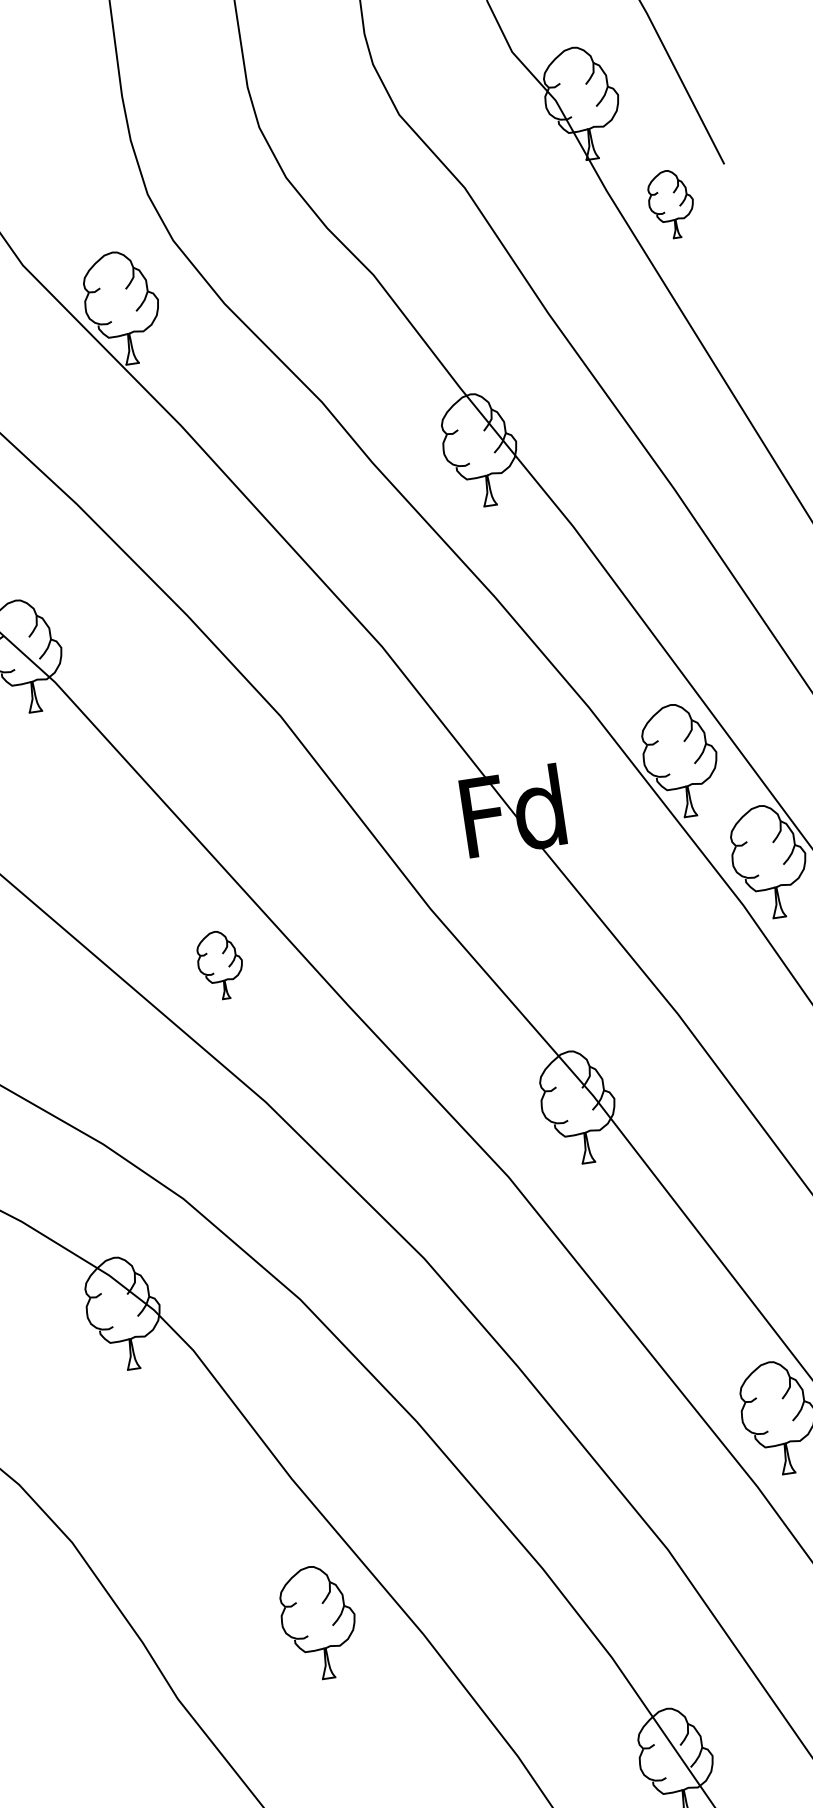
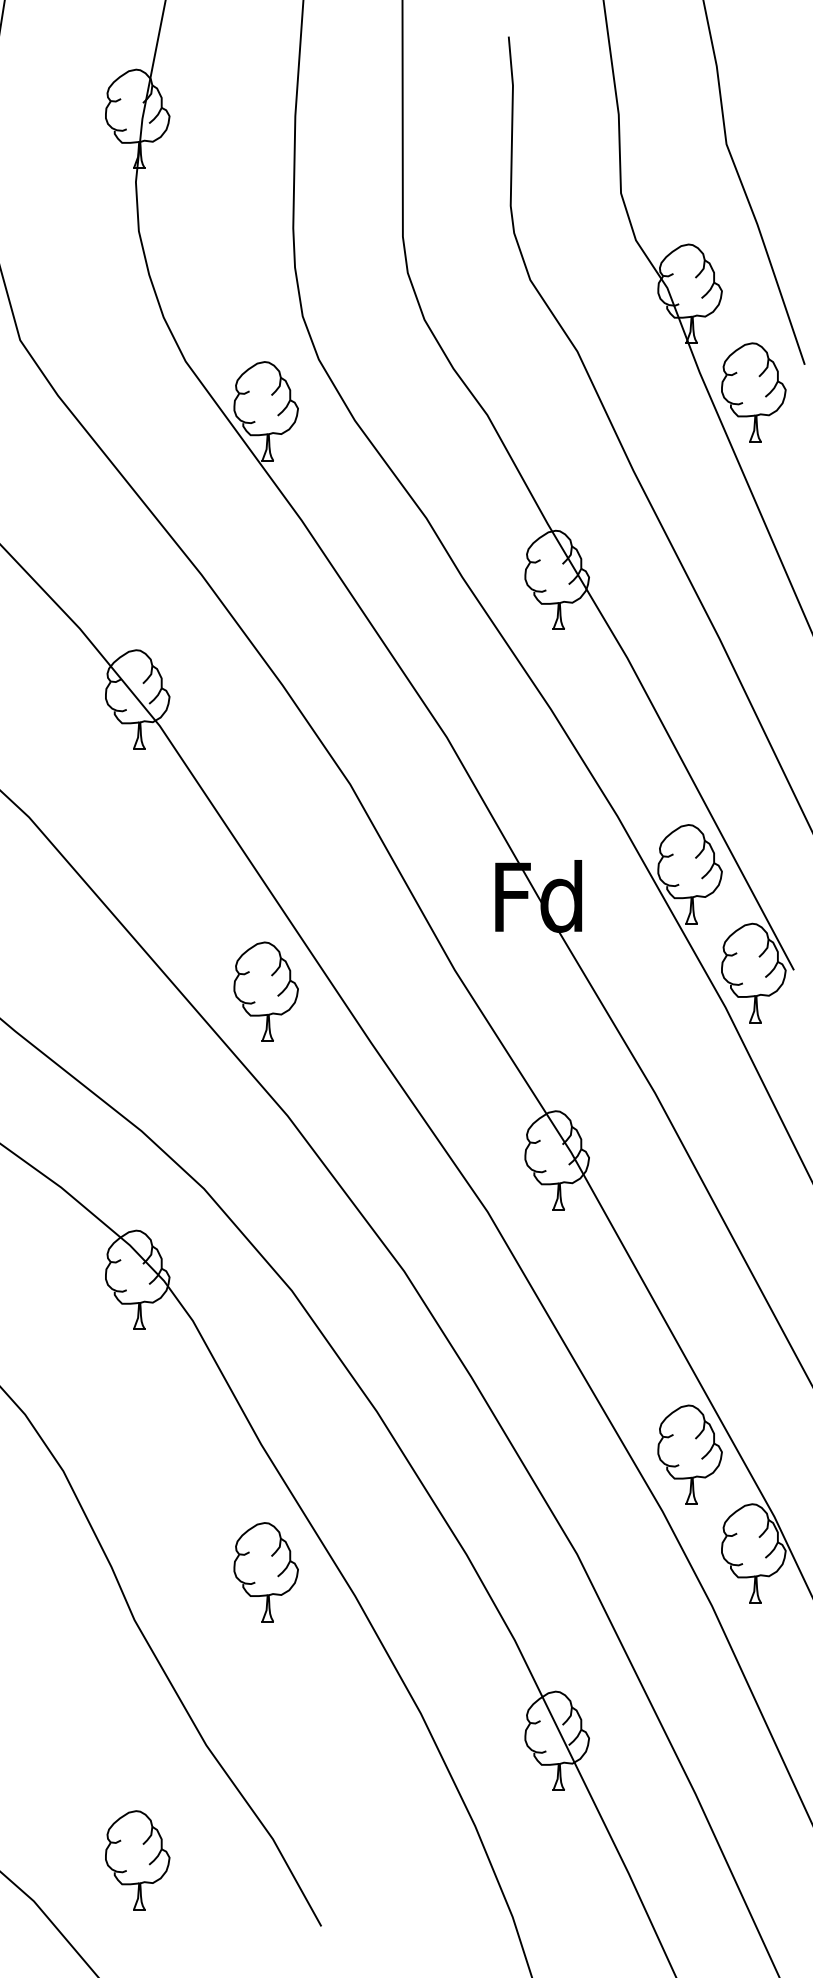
part: (670, 204) -> (753, 392), size x1.67
part: (219, 965) -> (265, 991), size x1.67

